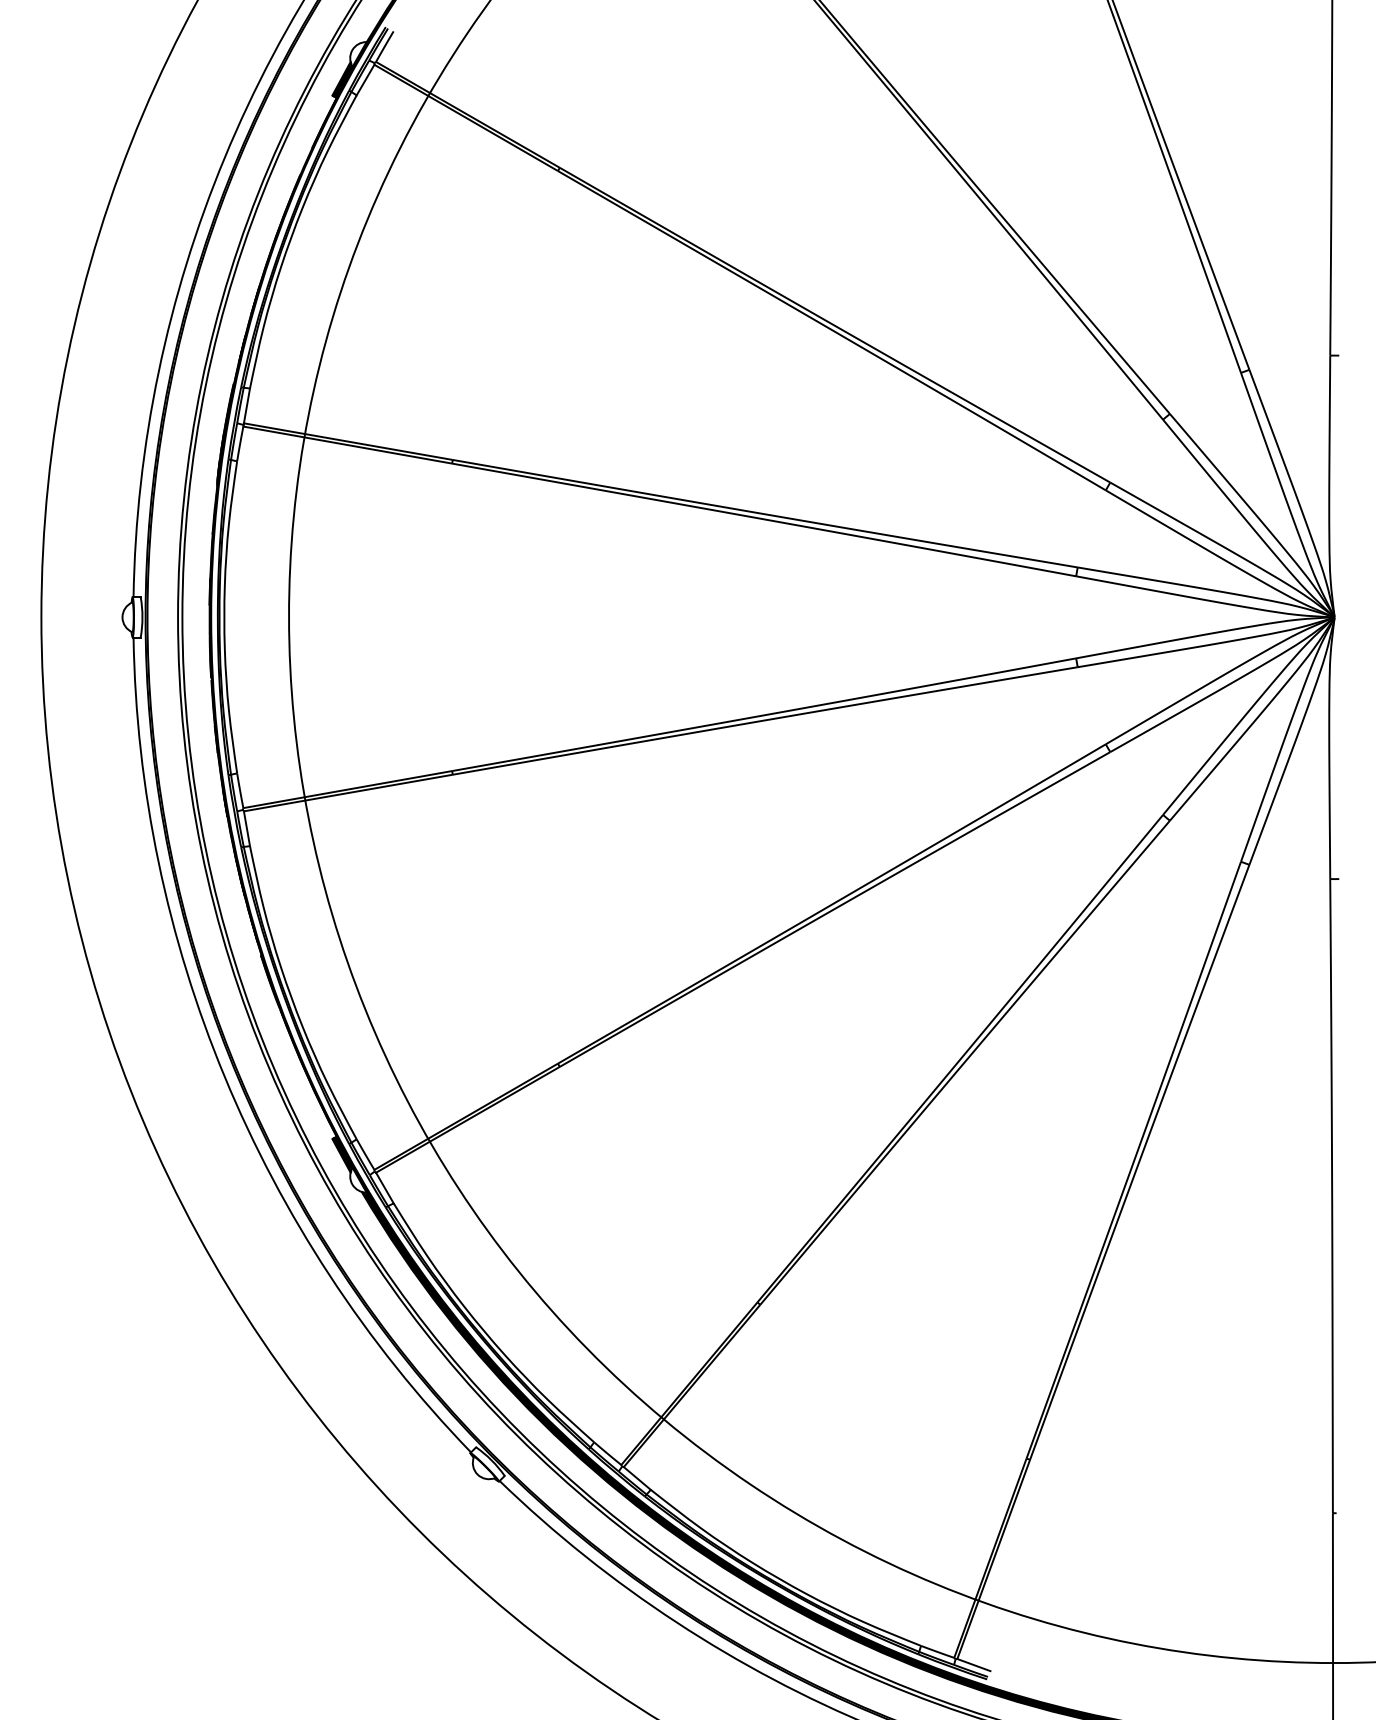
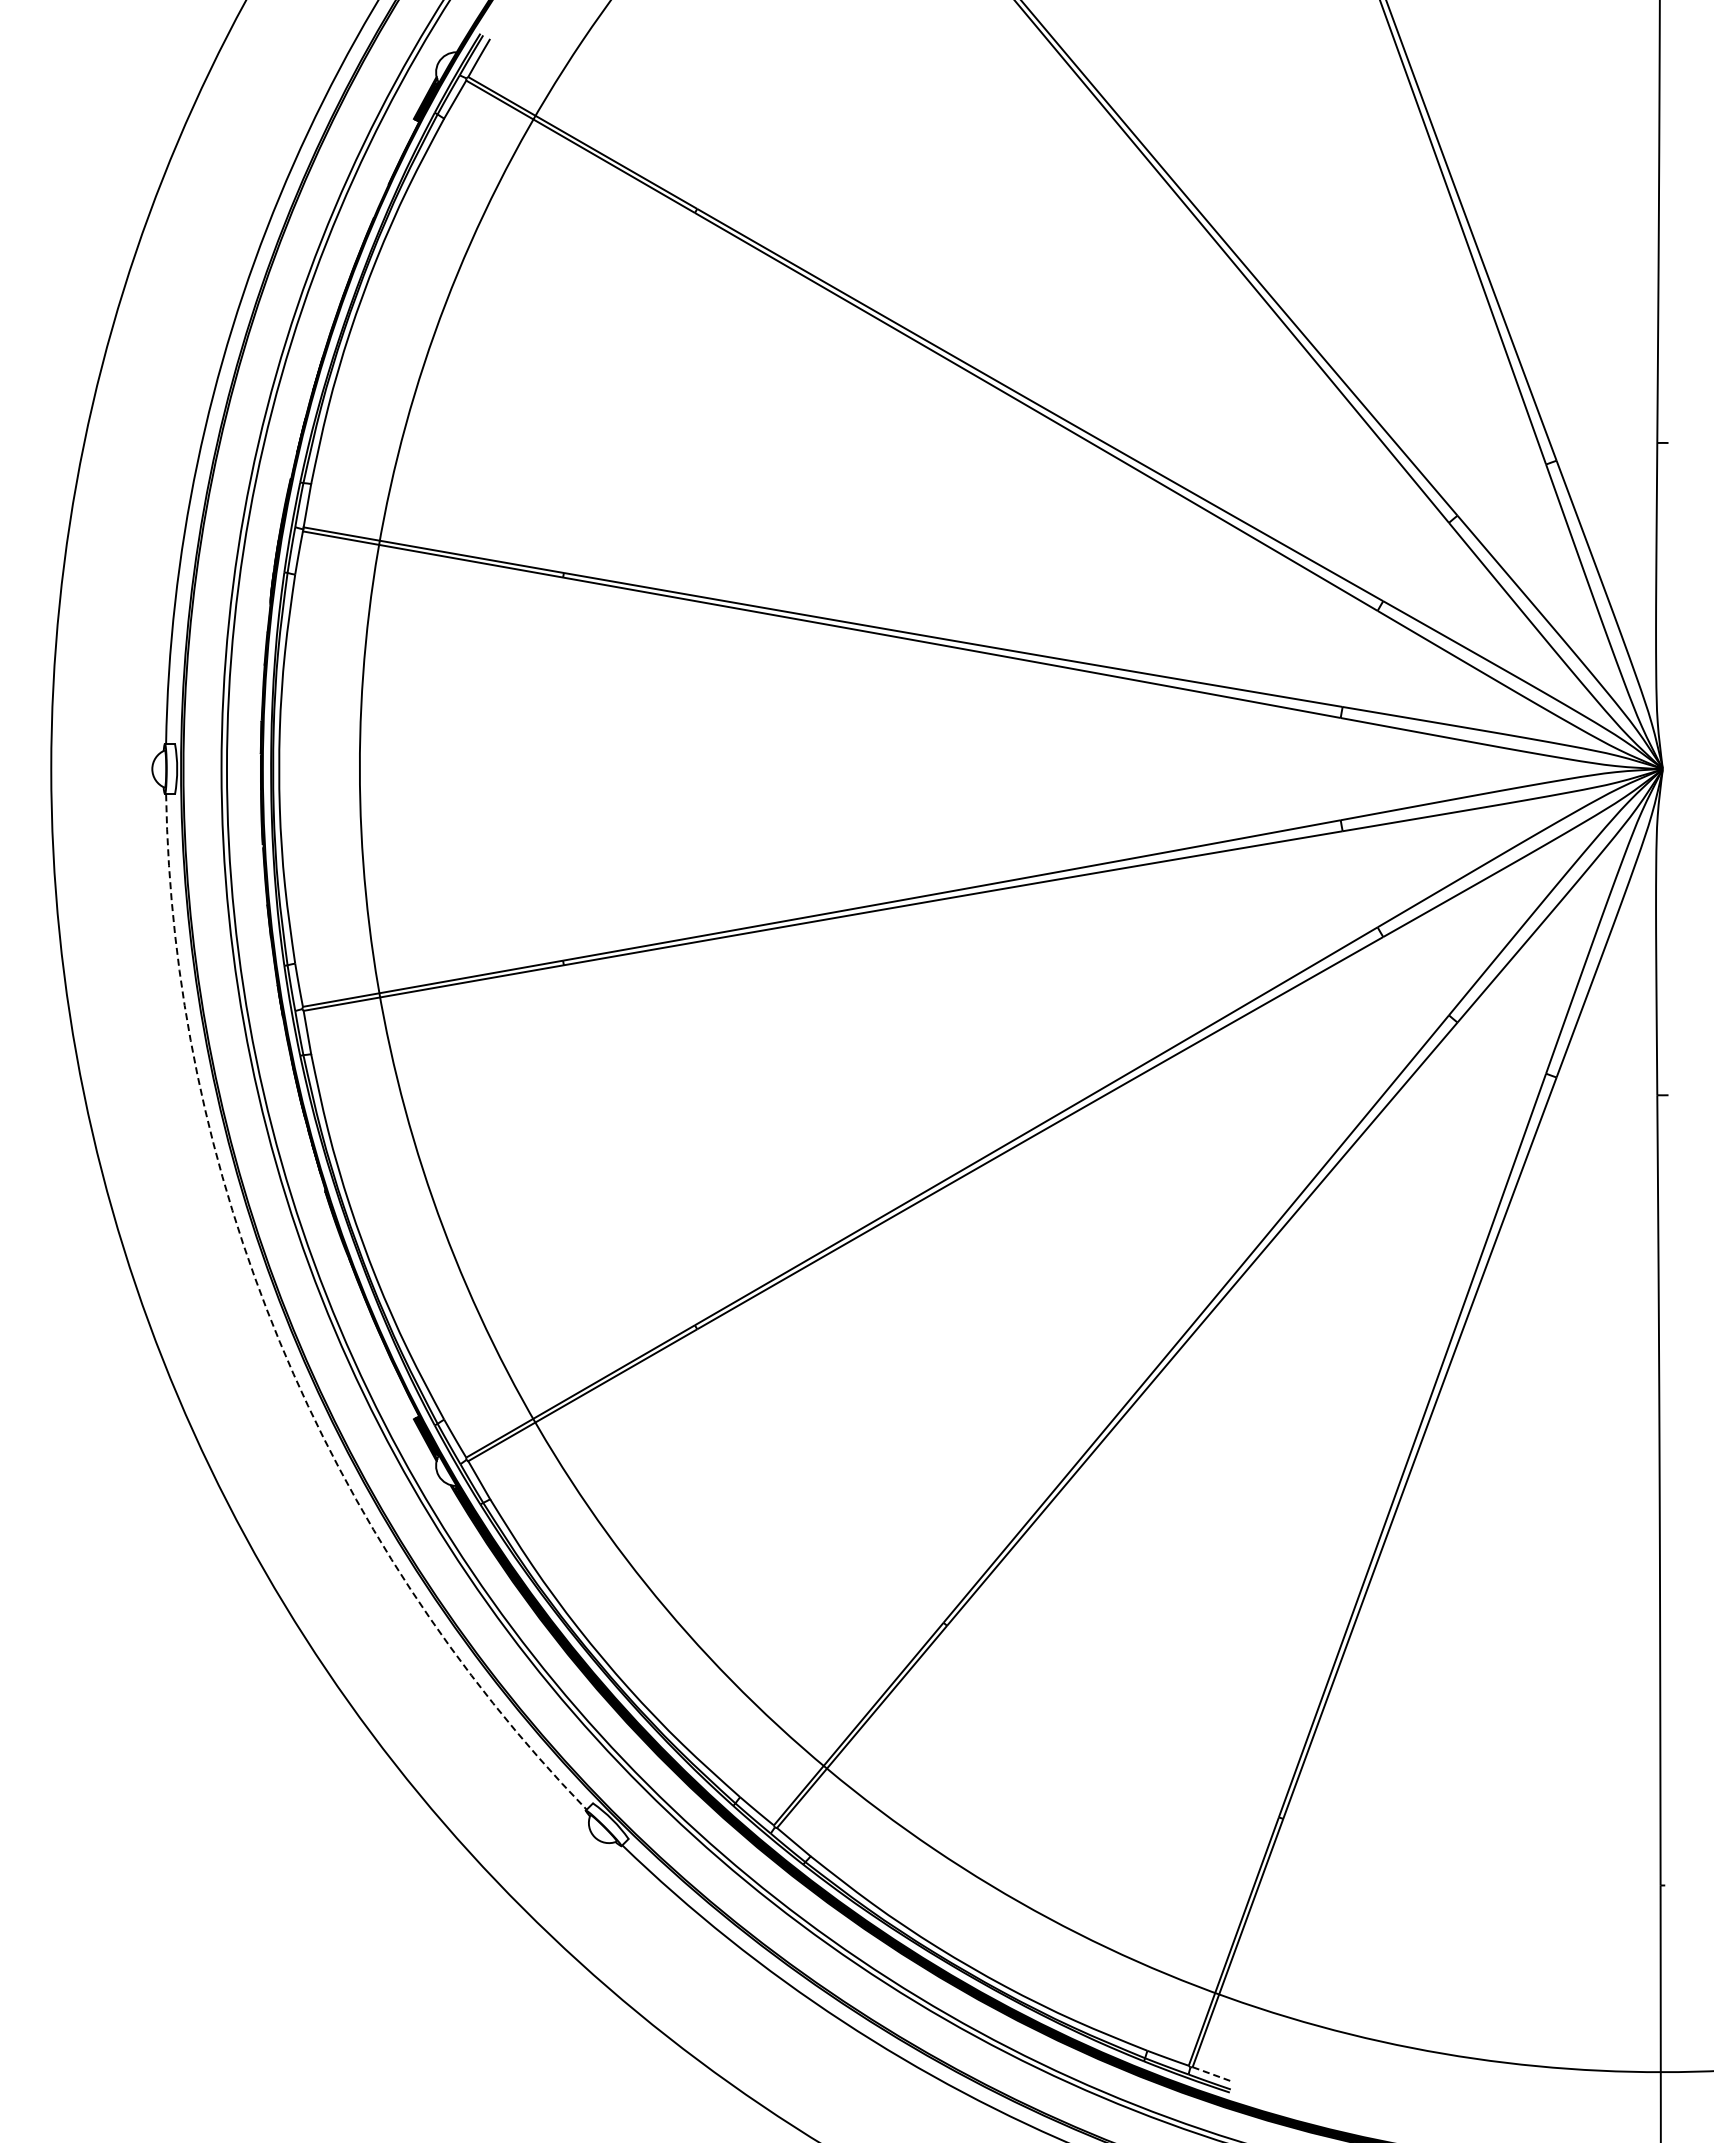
arc: (224, 1077) -> (279, 1342), solid -> dashed
line: (974, 1664) -> (1213, 2074), solid -> dashed

